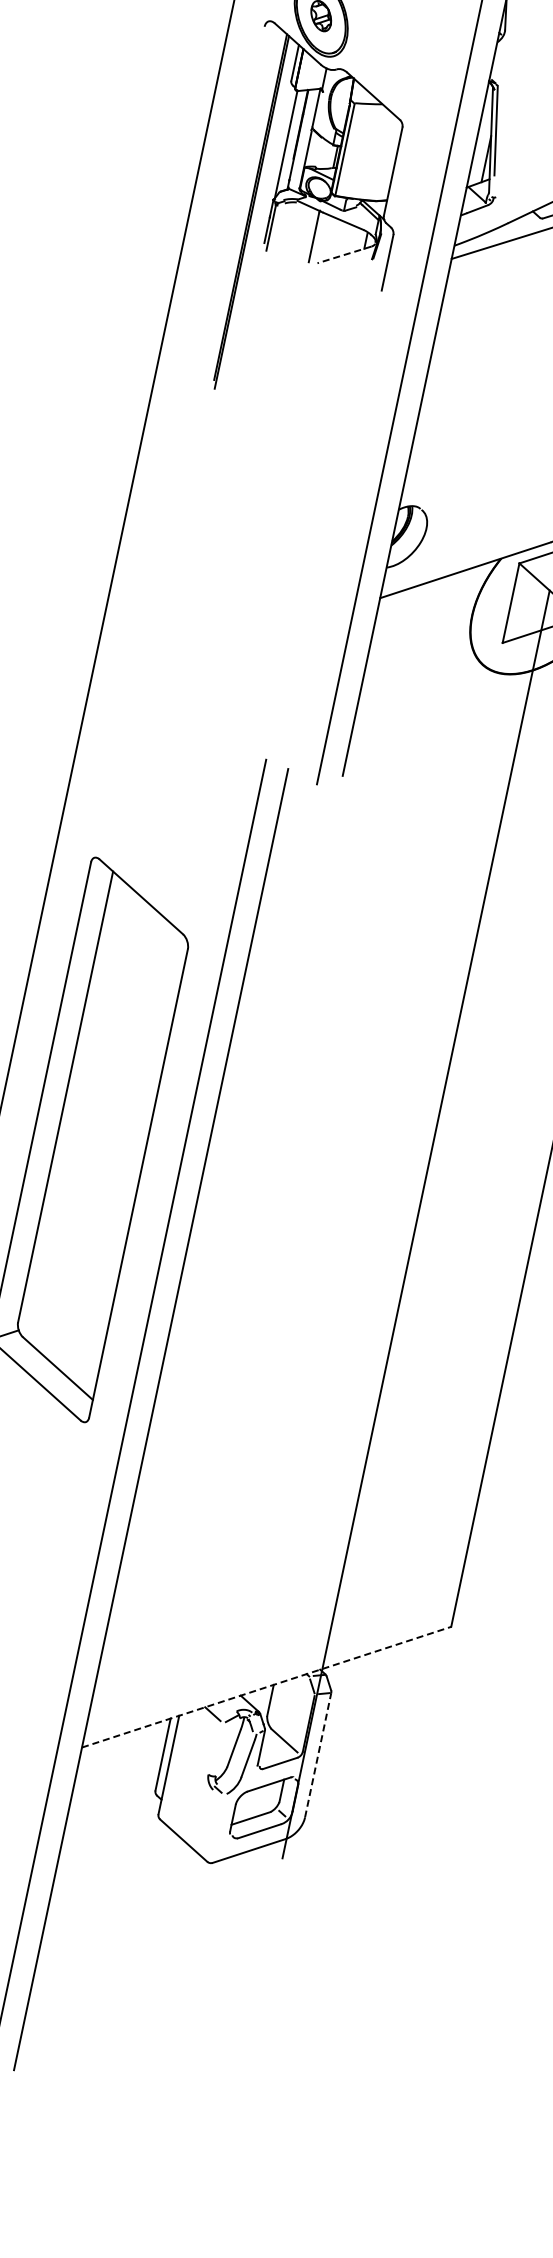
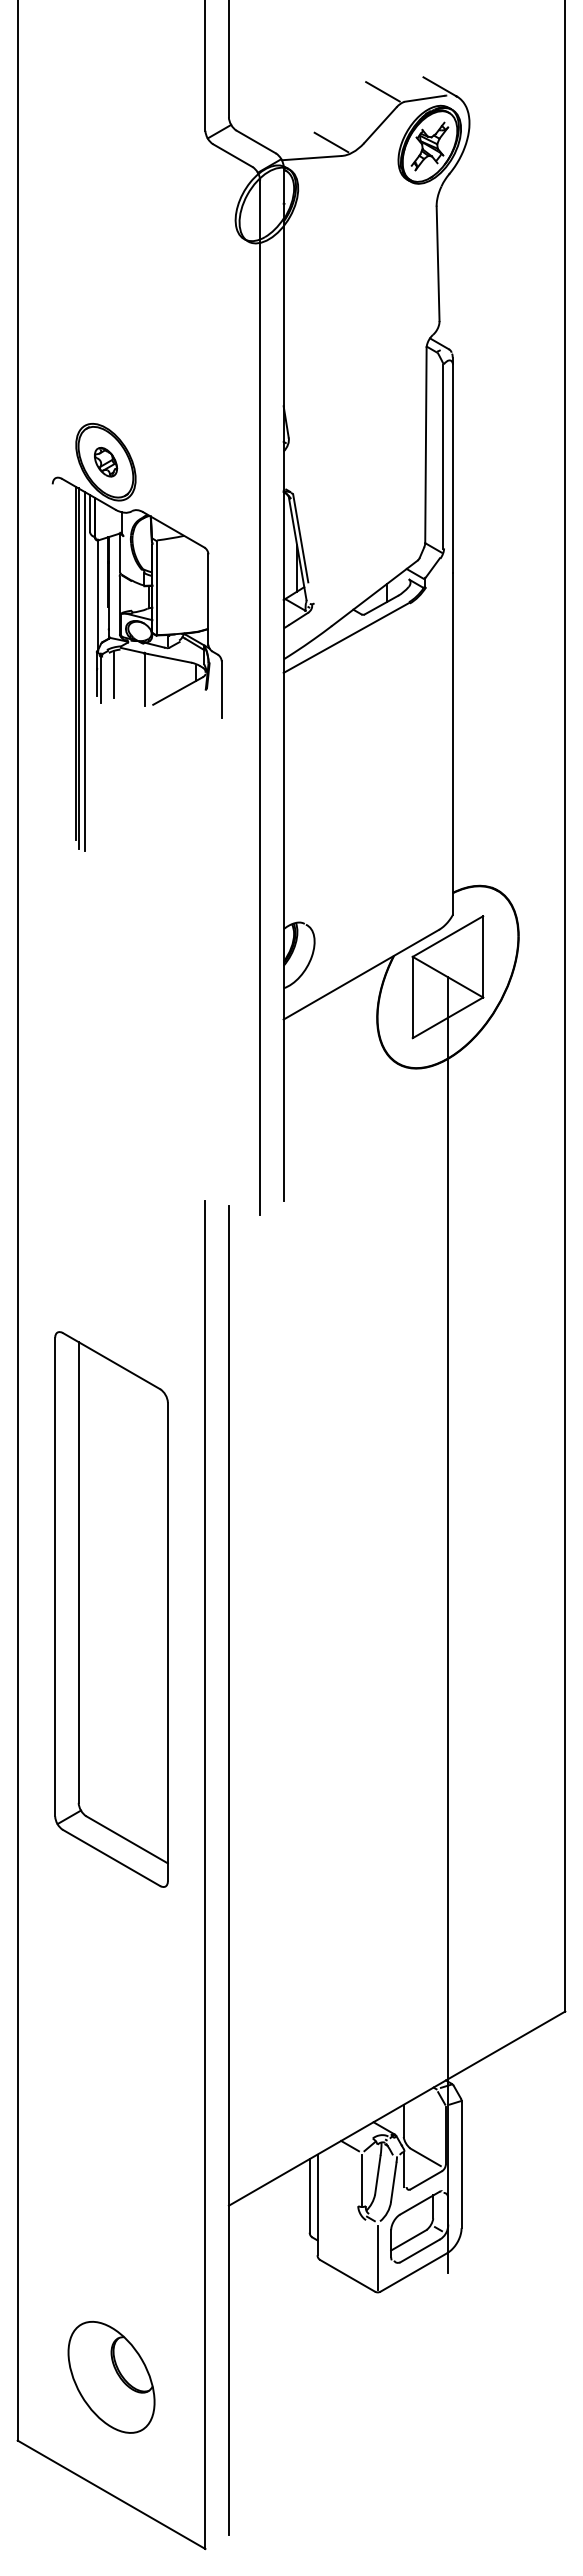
line: (257, 216) -> (84, 671), added
line: (285, 225) -> (114, 674), added
line: (343, 255) -> (177, 691), dashed -> solid
line: (267, 1687) -> (397, 2108), dashed -> solid
line: (217, 1751) -> (362, 2181), added
line: (318, 1755) -> (461, 2164), dashed -> solid
line: (216, 1828) -> (377, 2257), added

